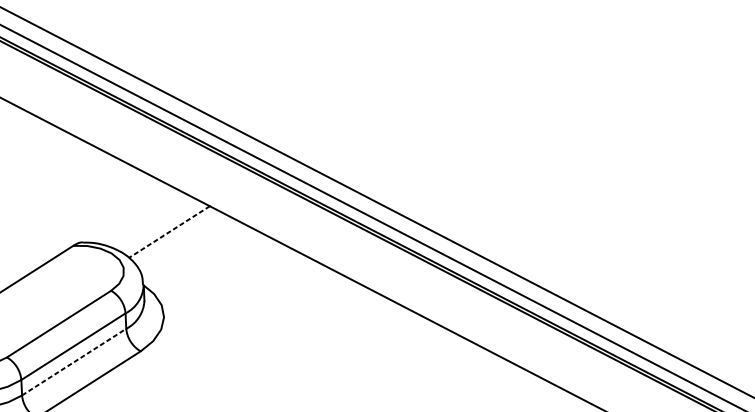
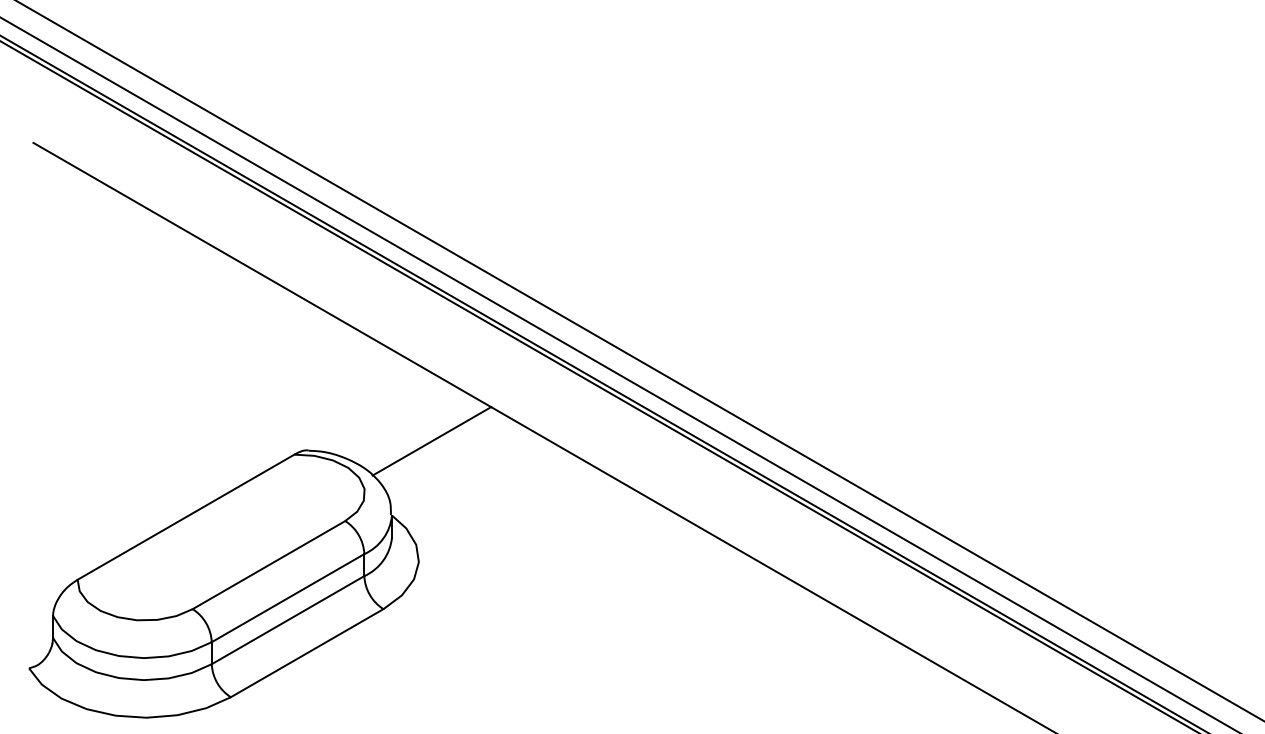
line: (169, 232) -> (431, 441), dashed -> solid
line: (74, 361) -> (288, 619), dashed -> solid

